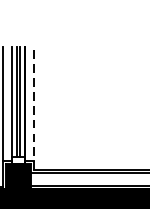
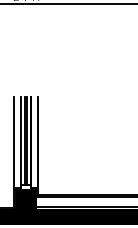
line: (34, 107) -> (38, 145), dashed -> solid

